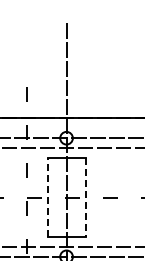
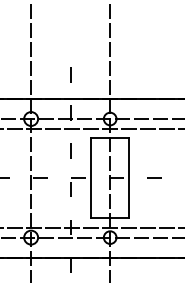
line: (47, 197) -> (91, 178), dashed -> solid
line: (85, 197) -> (129, 178), dashed -> solid

